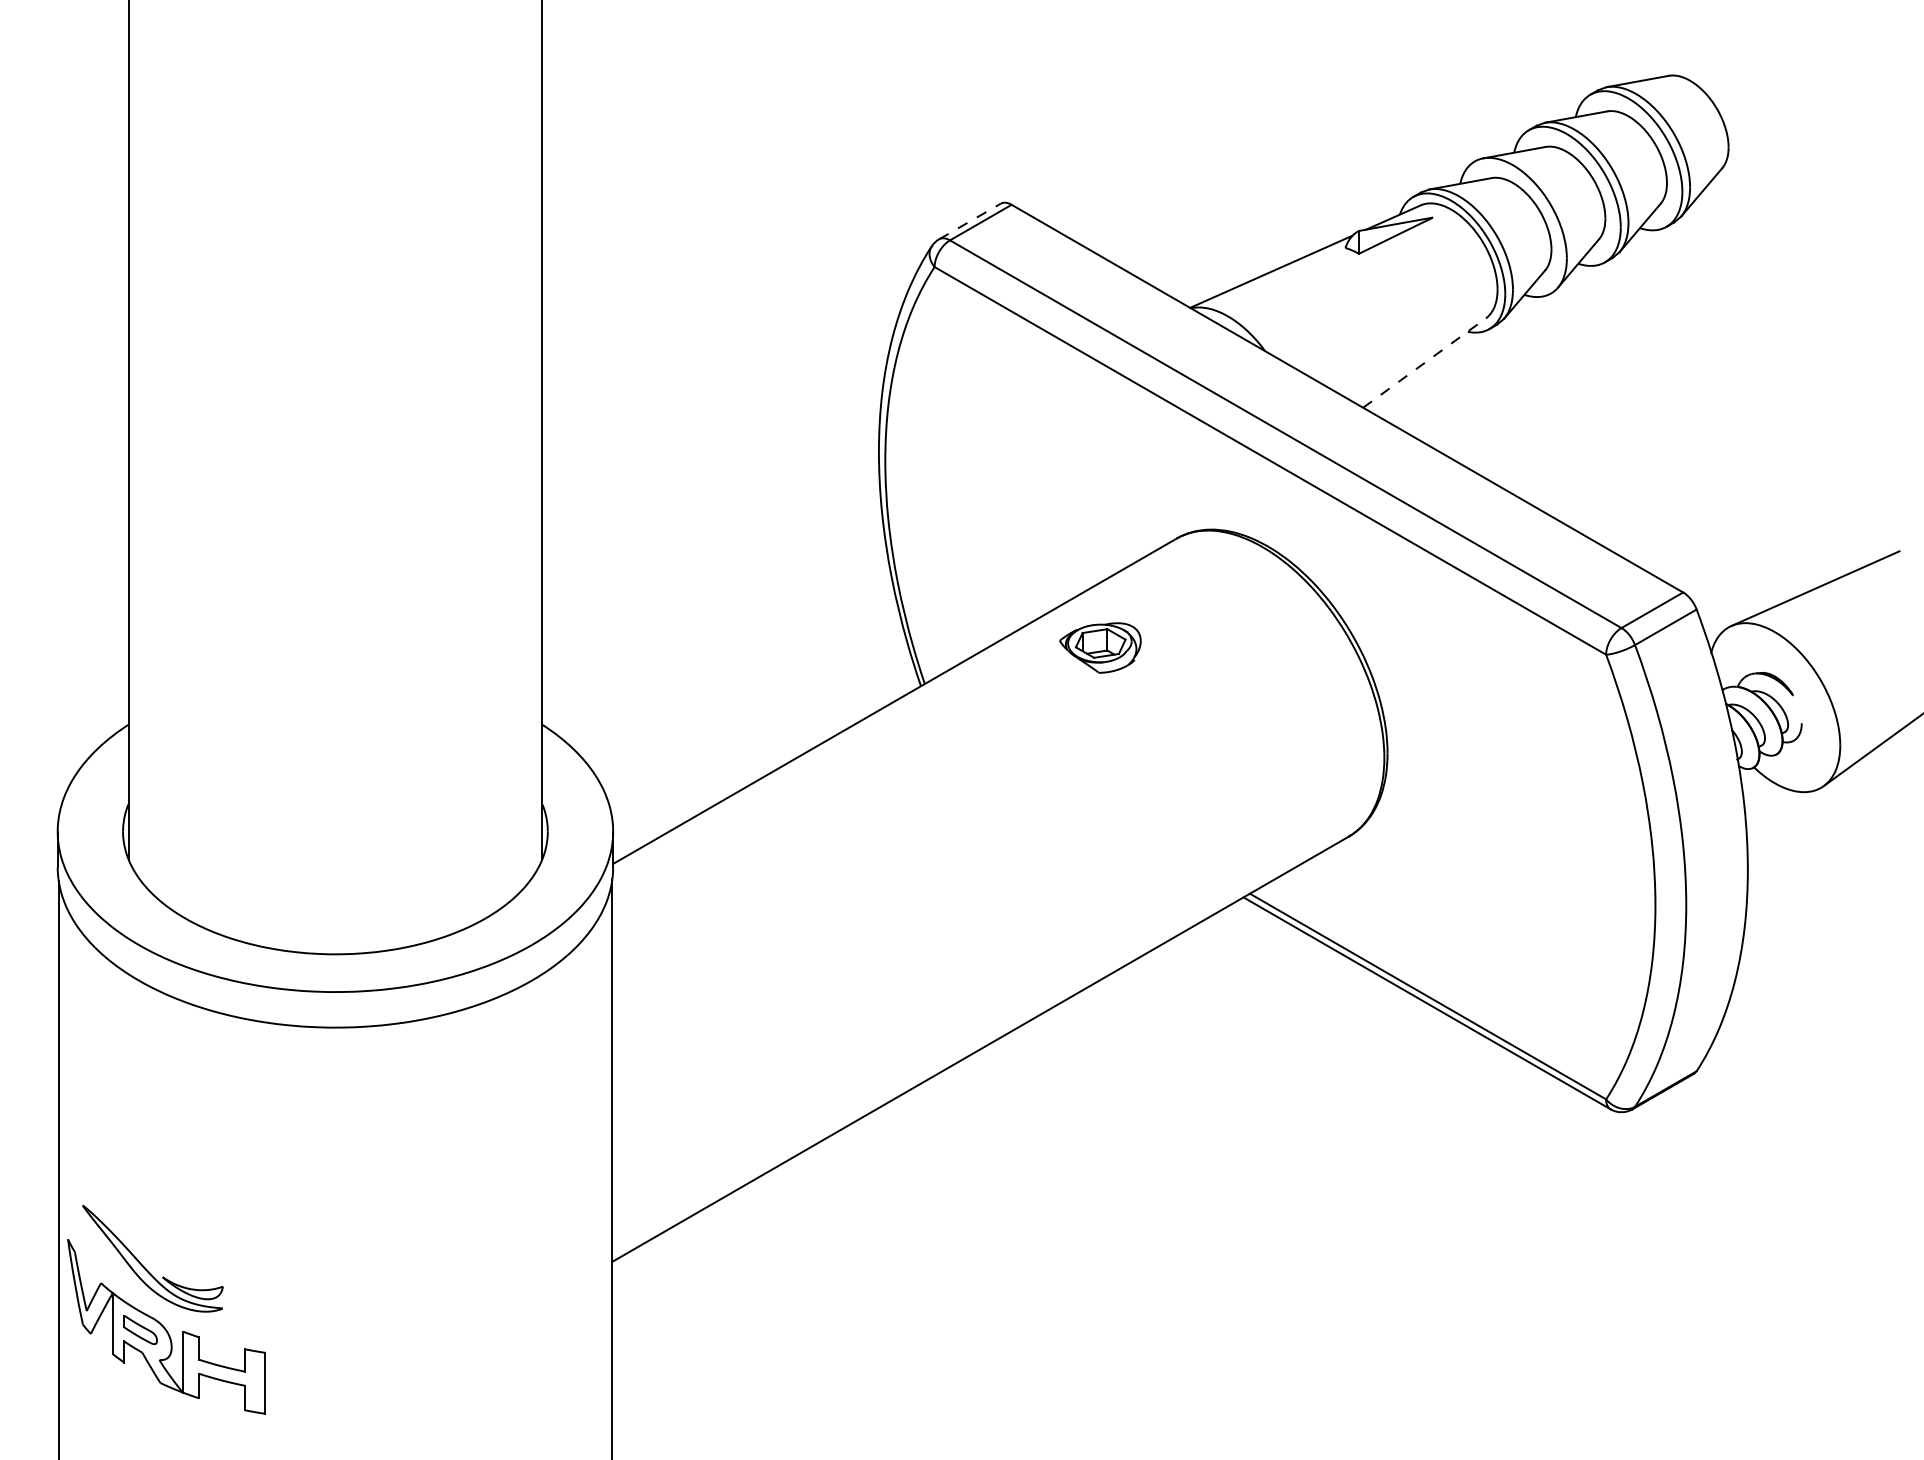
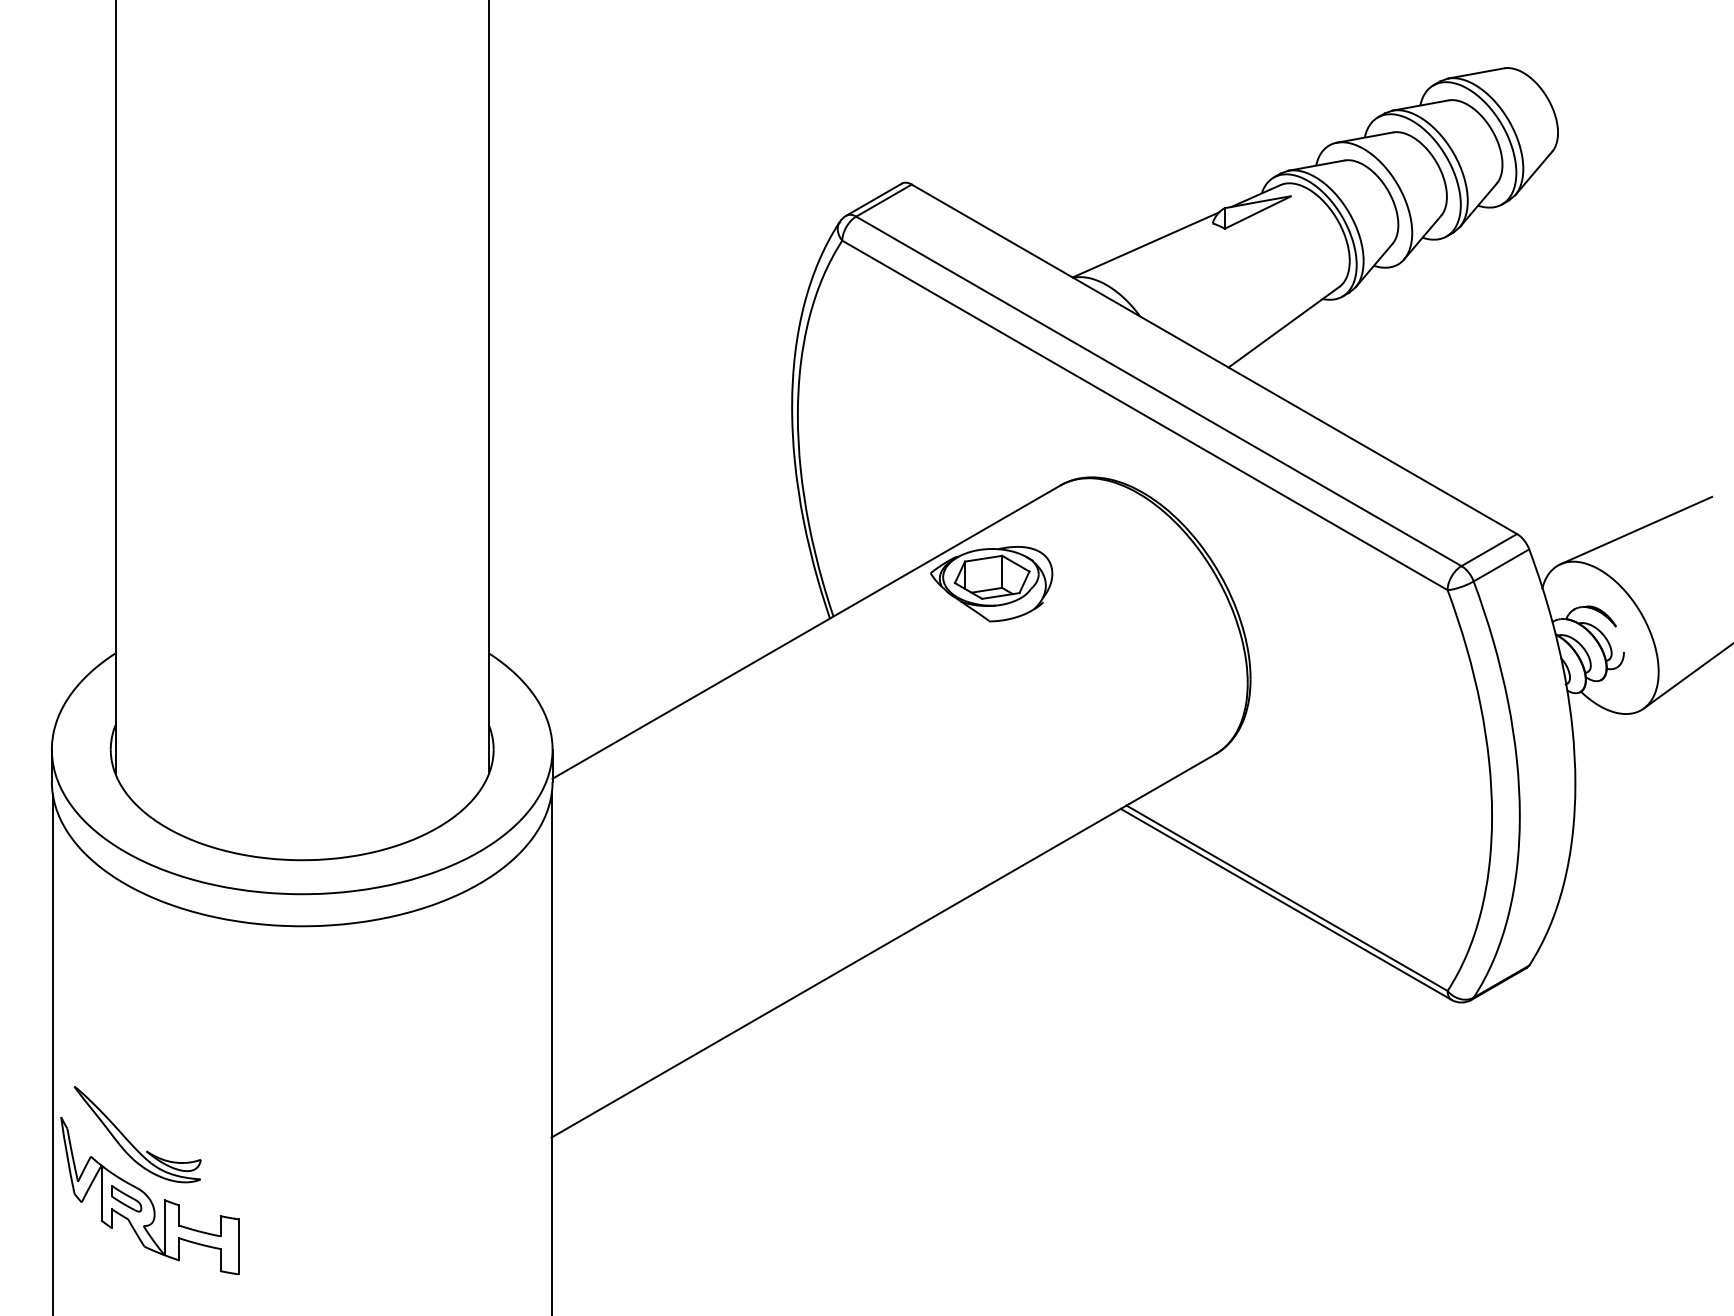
line: (969, 221) -> (873, 199), dashed -> solid
line: (1424, 363) -> (1283, 327), dashed -> solid
part: (1100, 647) -> (991, 583), size x1.67

